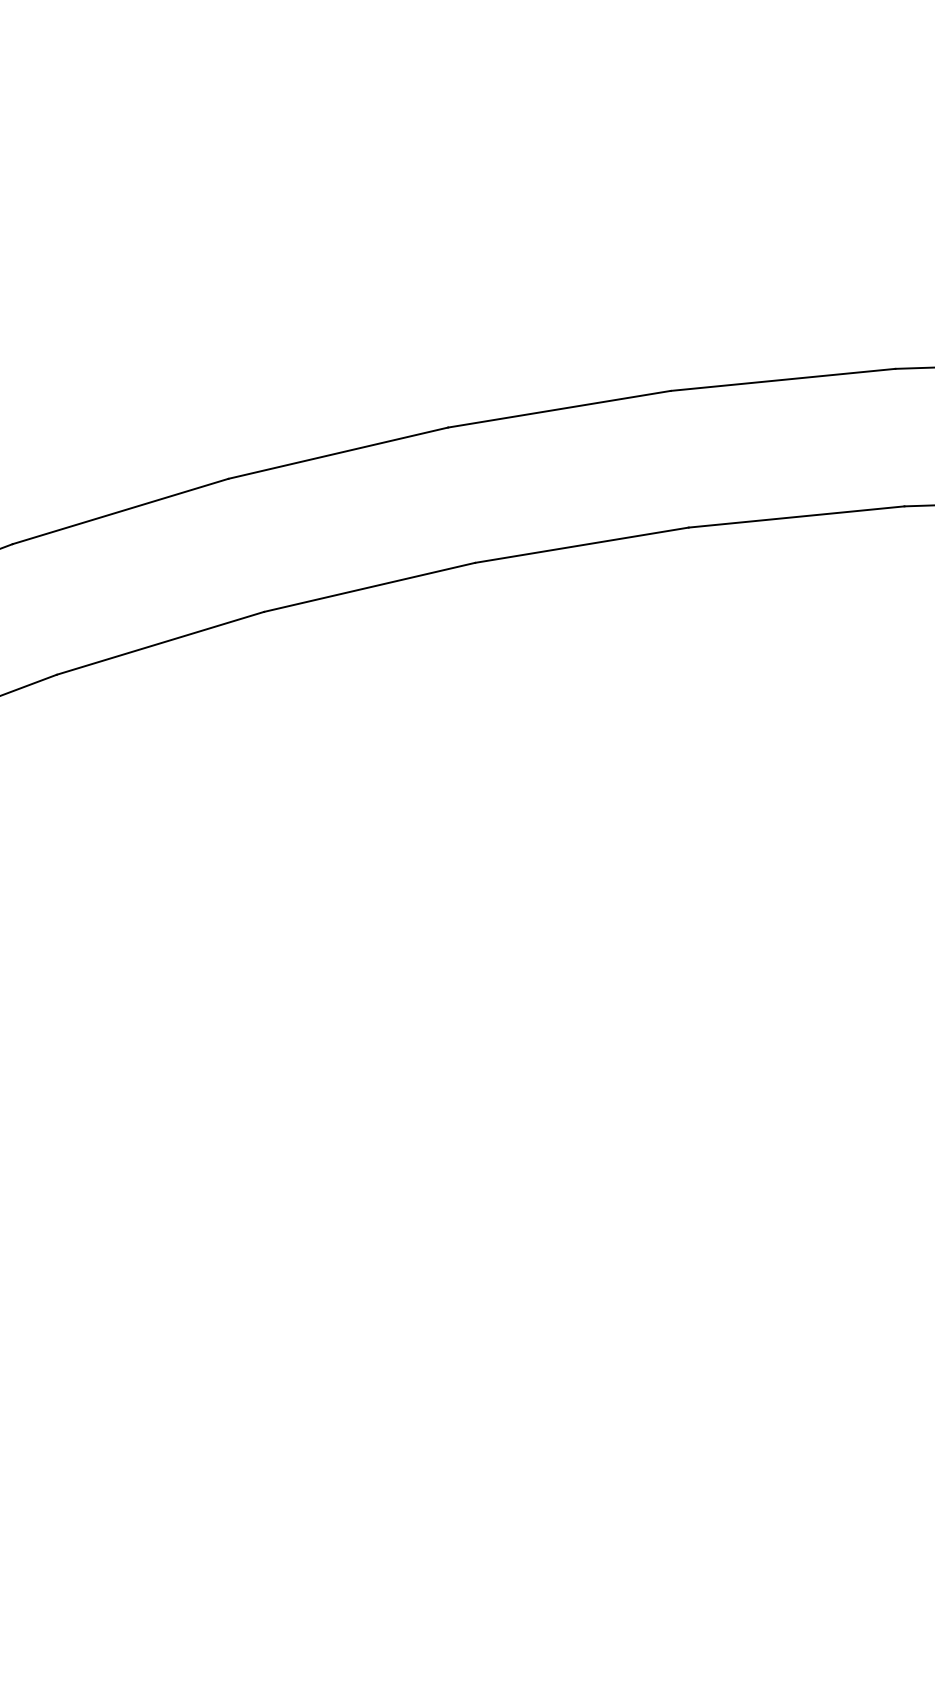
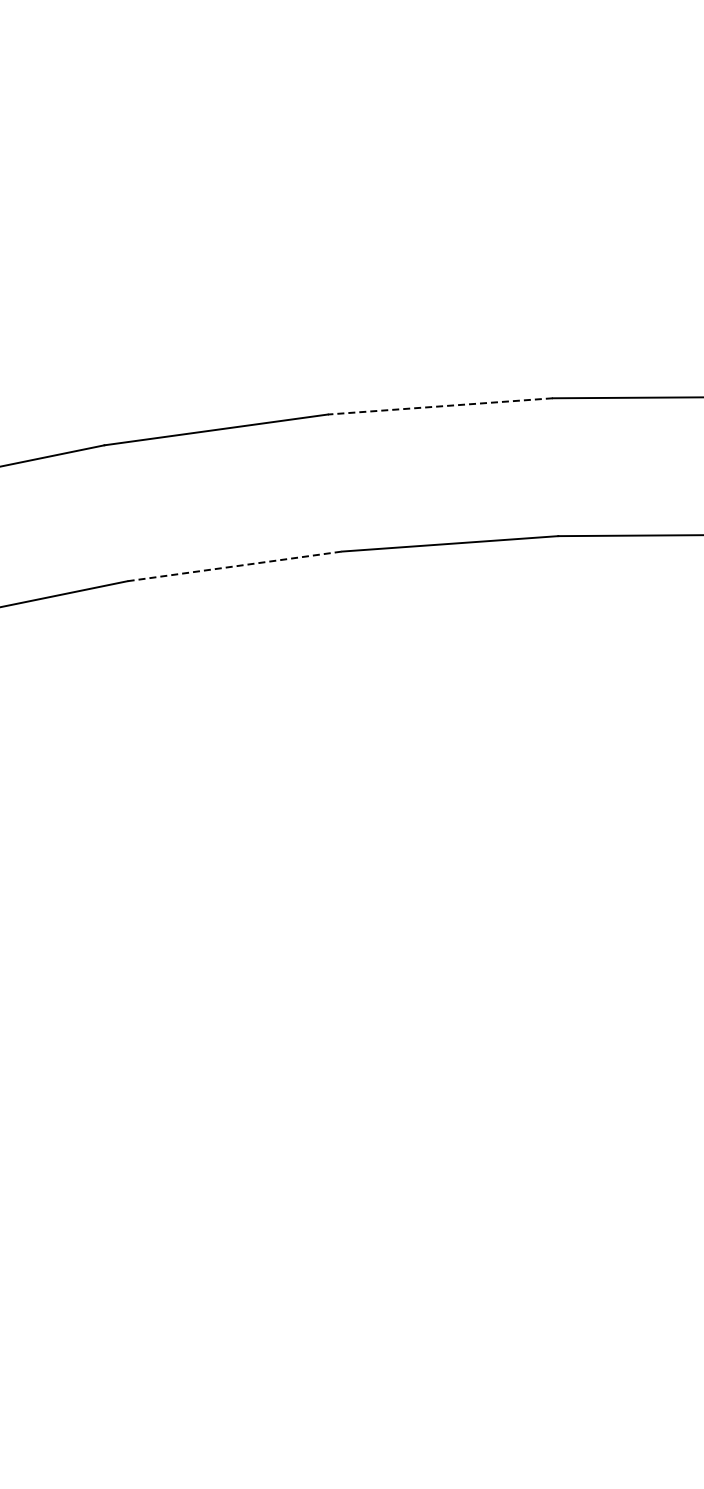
line: (338, 453) -> (440, 406), solid -> dashed
line: (160, 643) -> (234, 566), solid -> dashed

